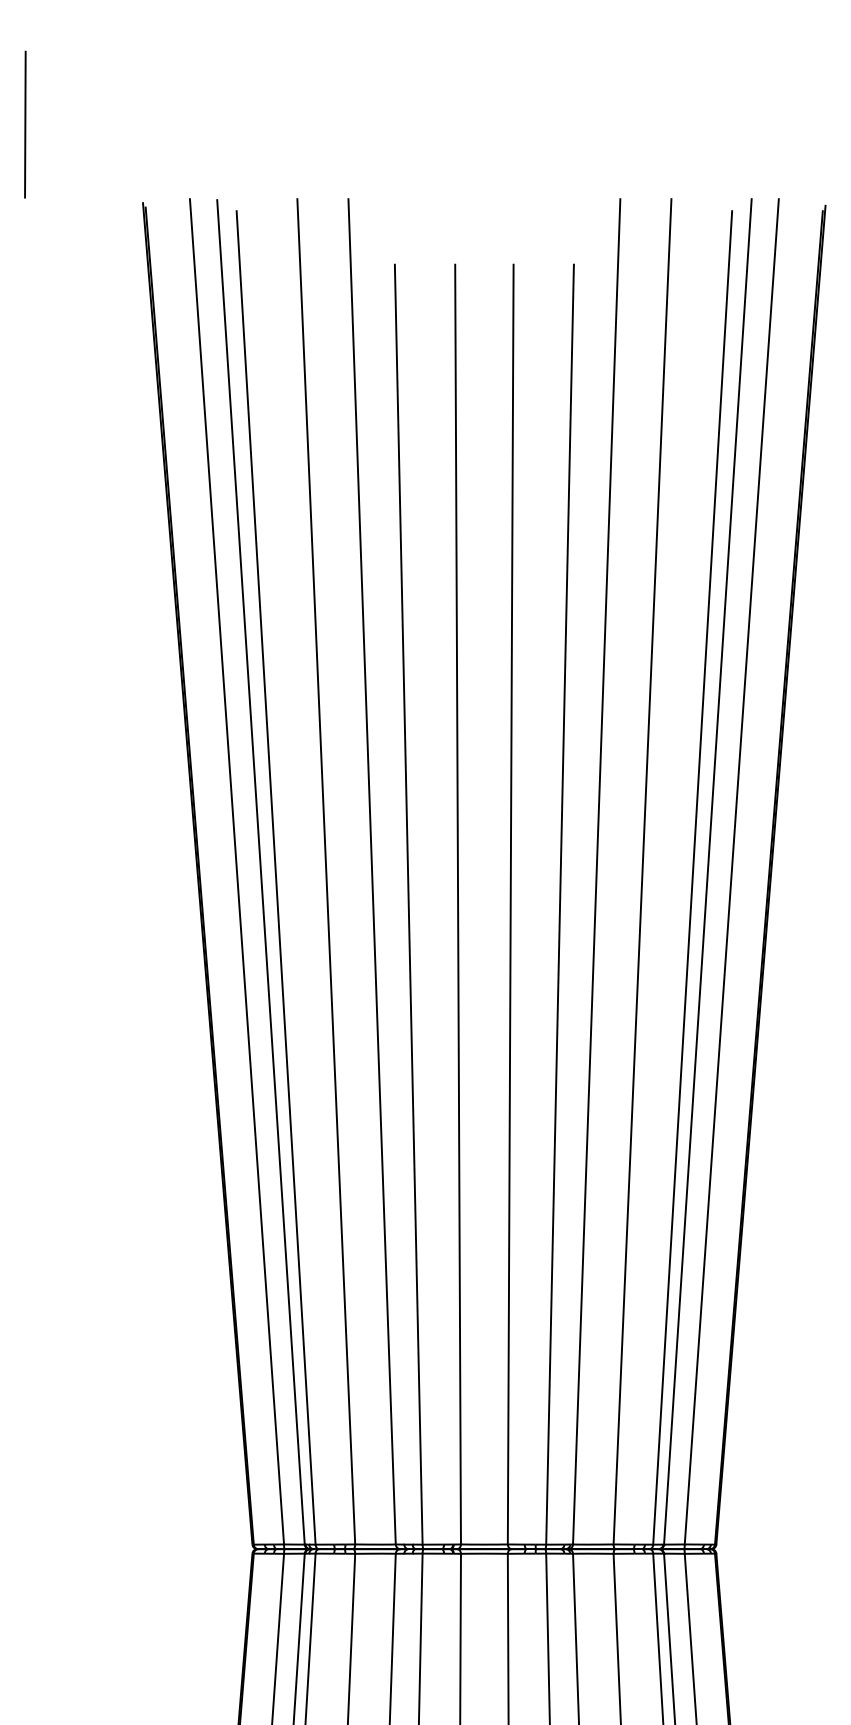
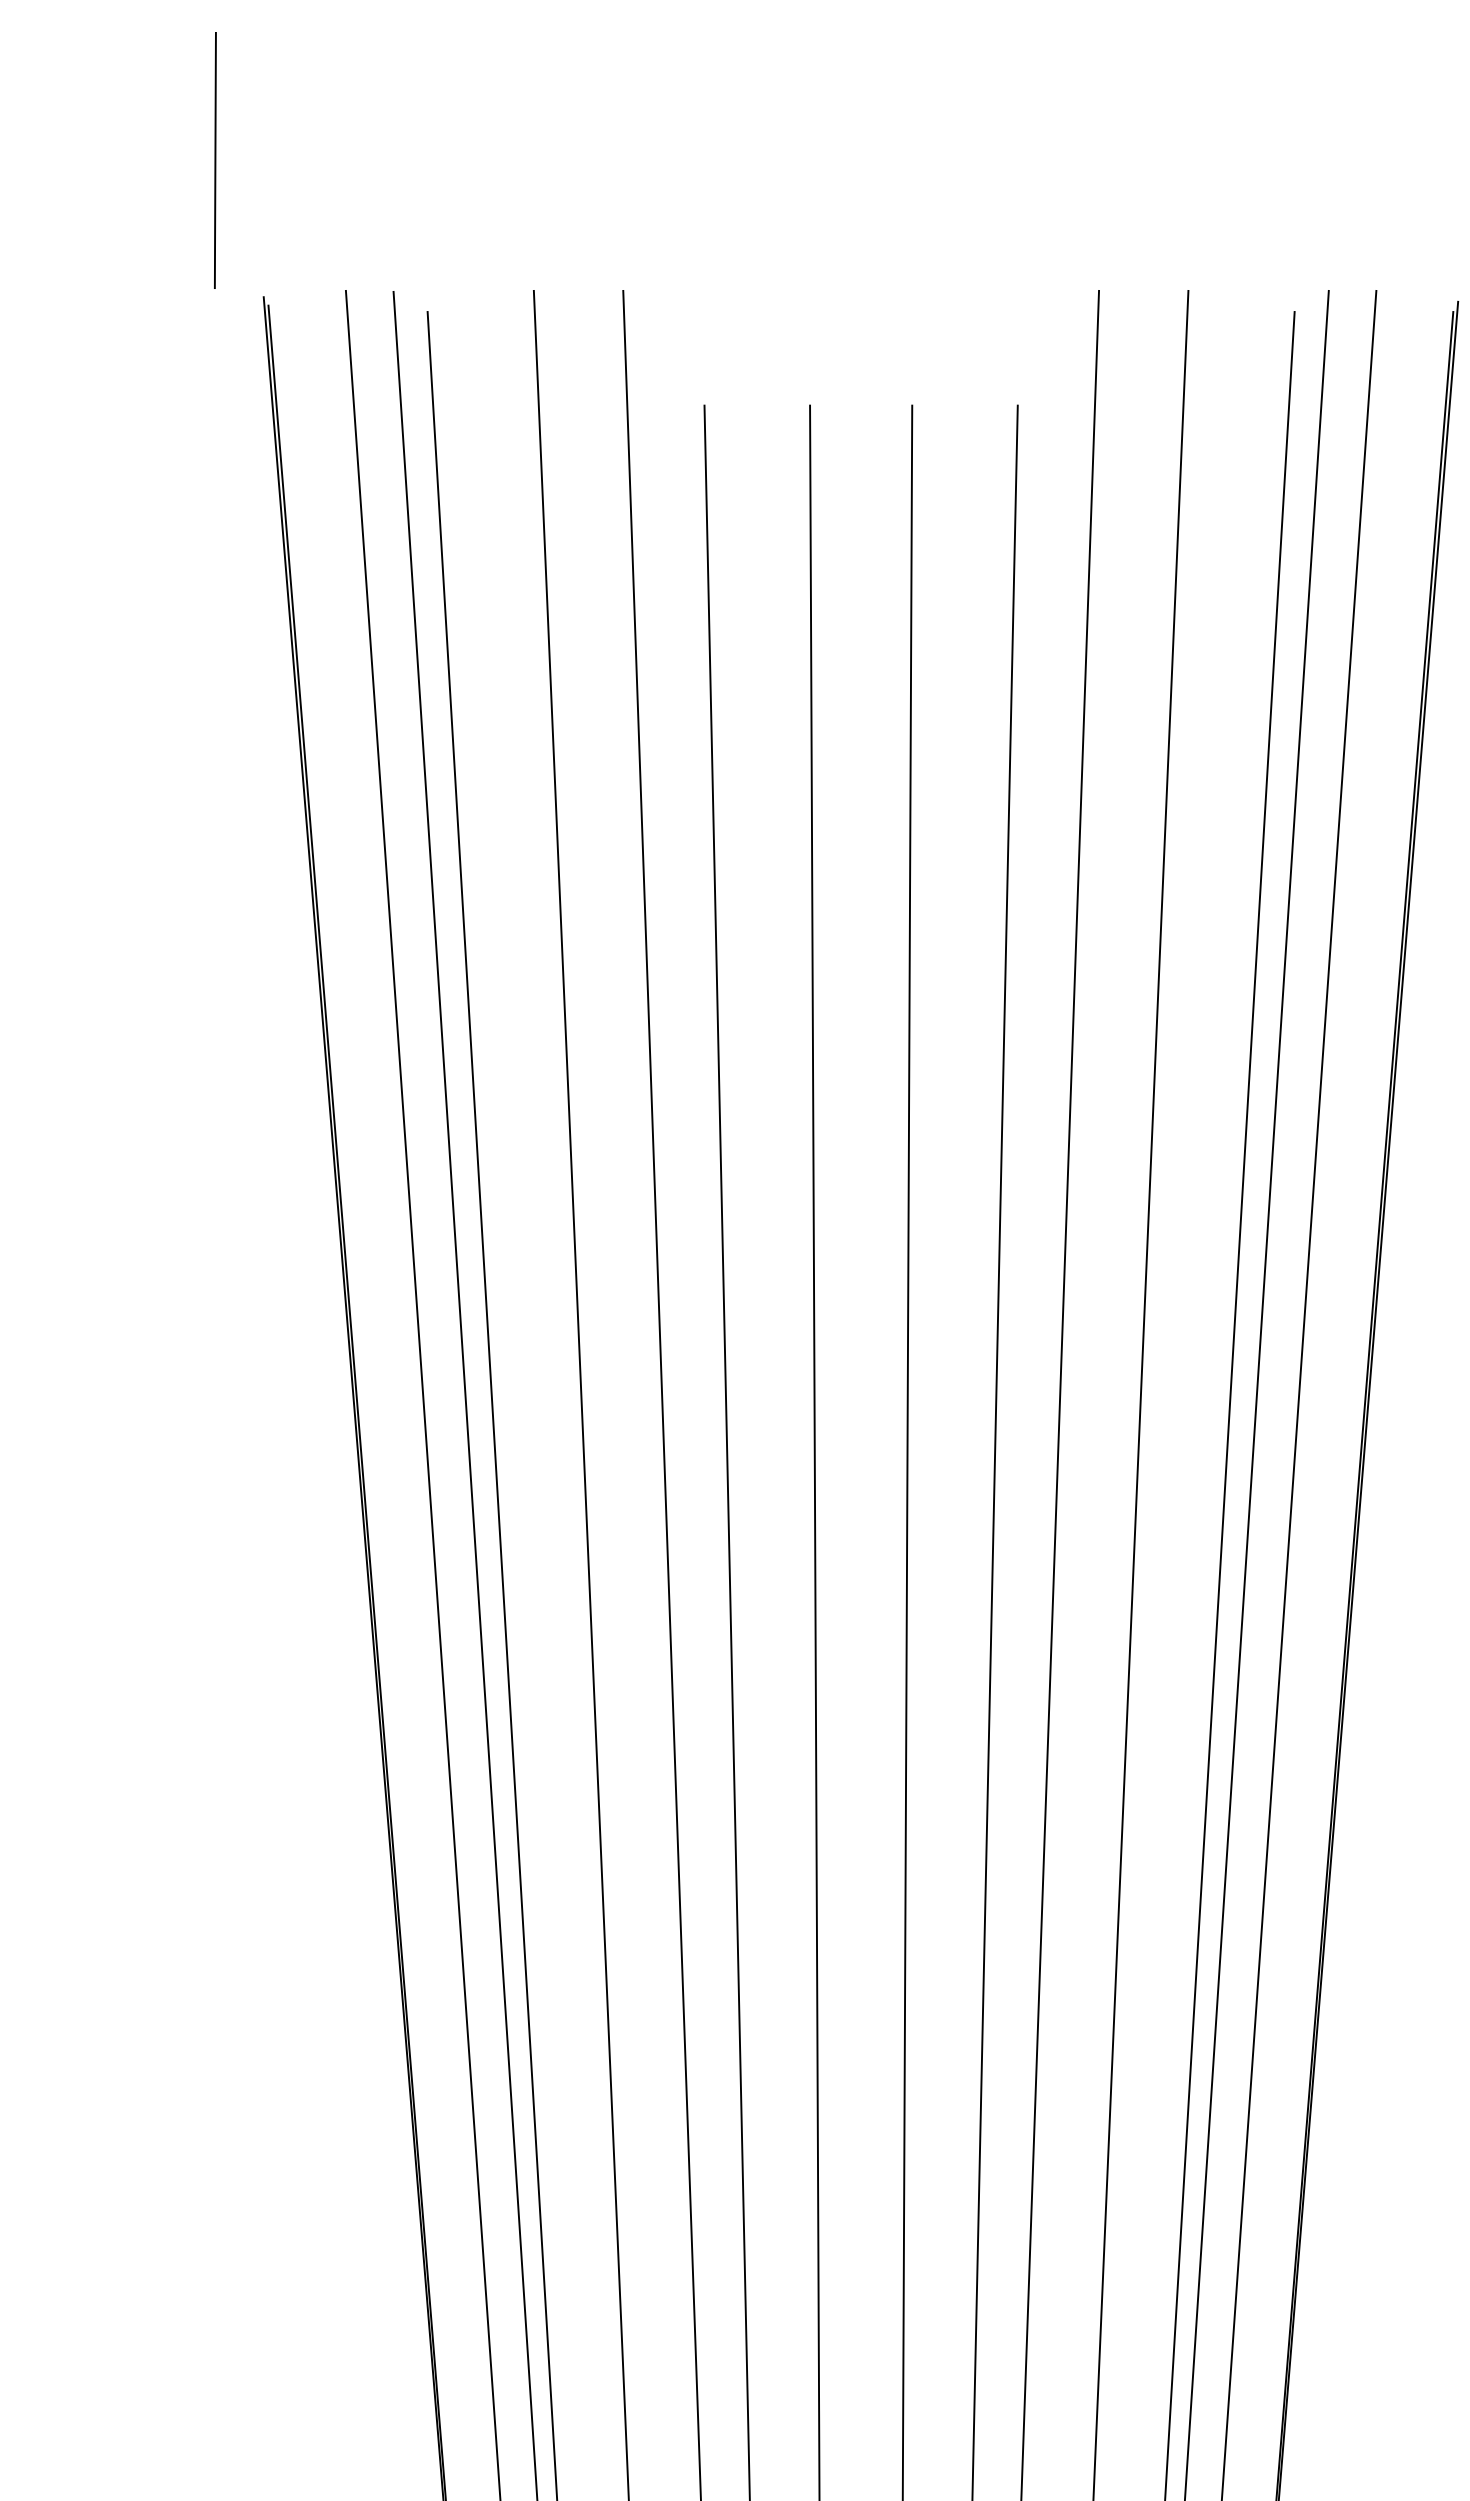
line: (25, 124) -> (215, 160), moved

